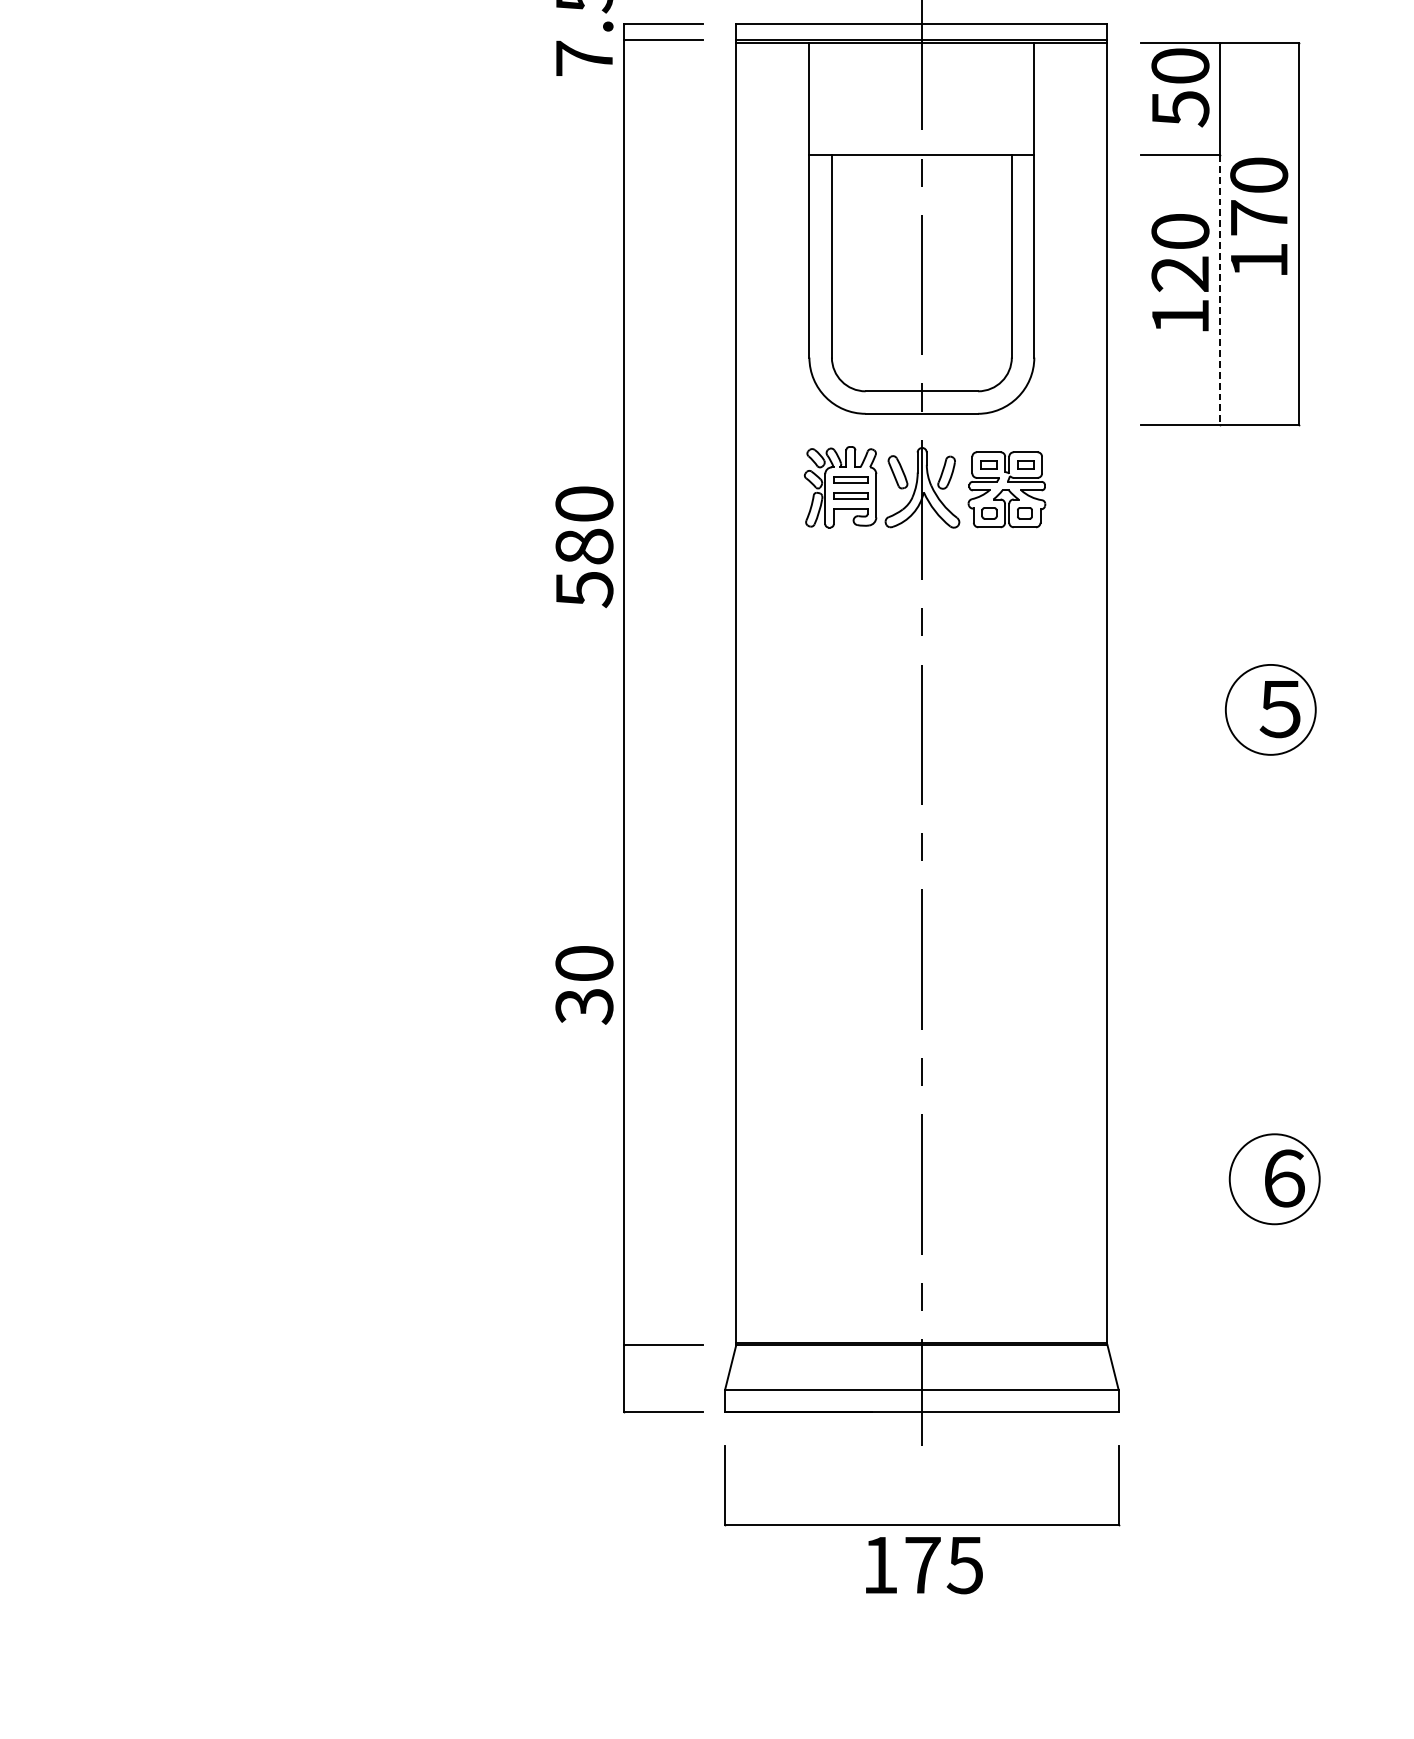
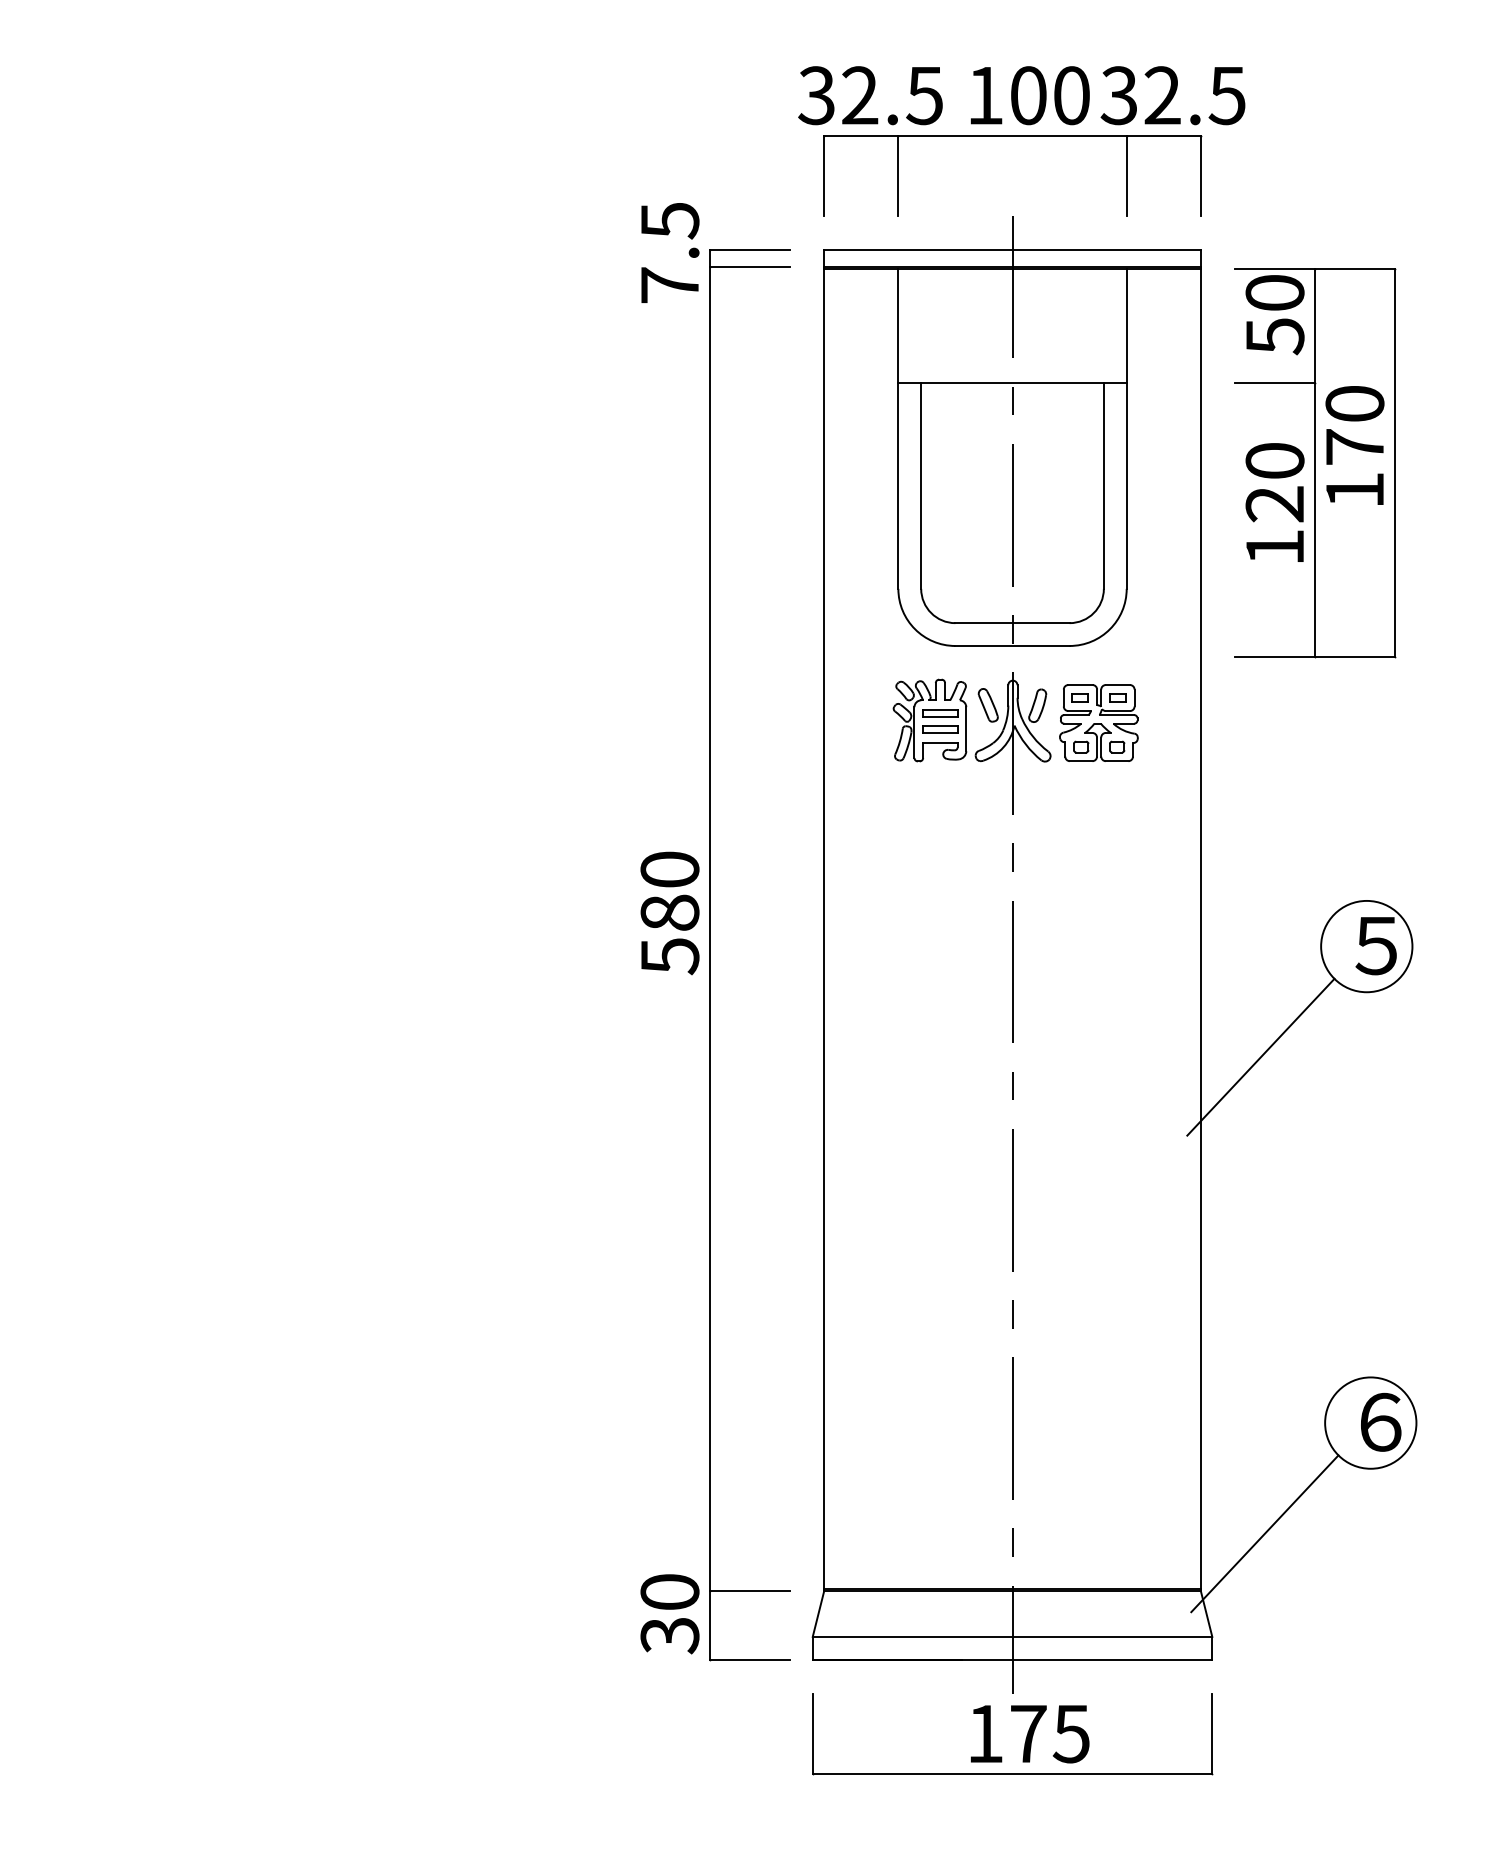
line: (1220, 290) -> (1315, 520), dashed -> solid
text: (583, 547) -> (669, 913), moved
line: (1166, 818) -> (1260, 1056), added
text: (583, 985) -> (669, 1614), moved
line: (1170, 1288) -> (1264, 1533), added
text: (923, 1565) -> (1029, 1734), moved

